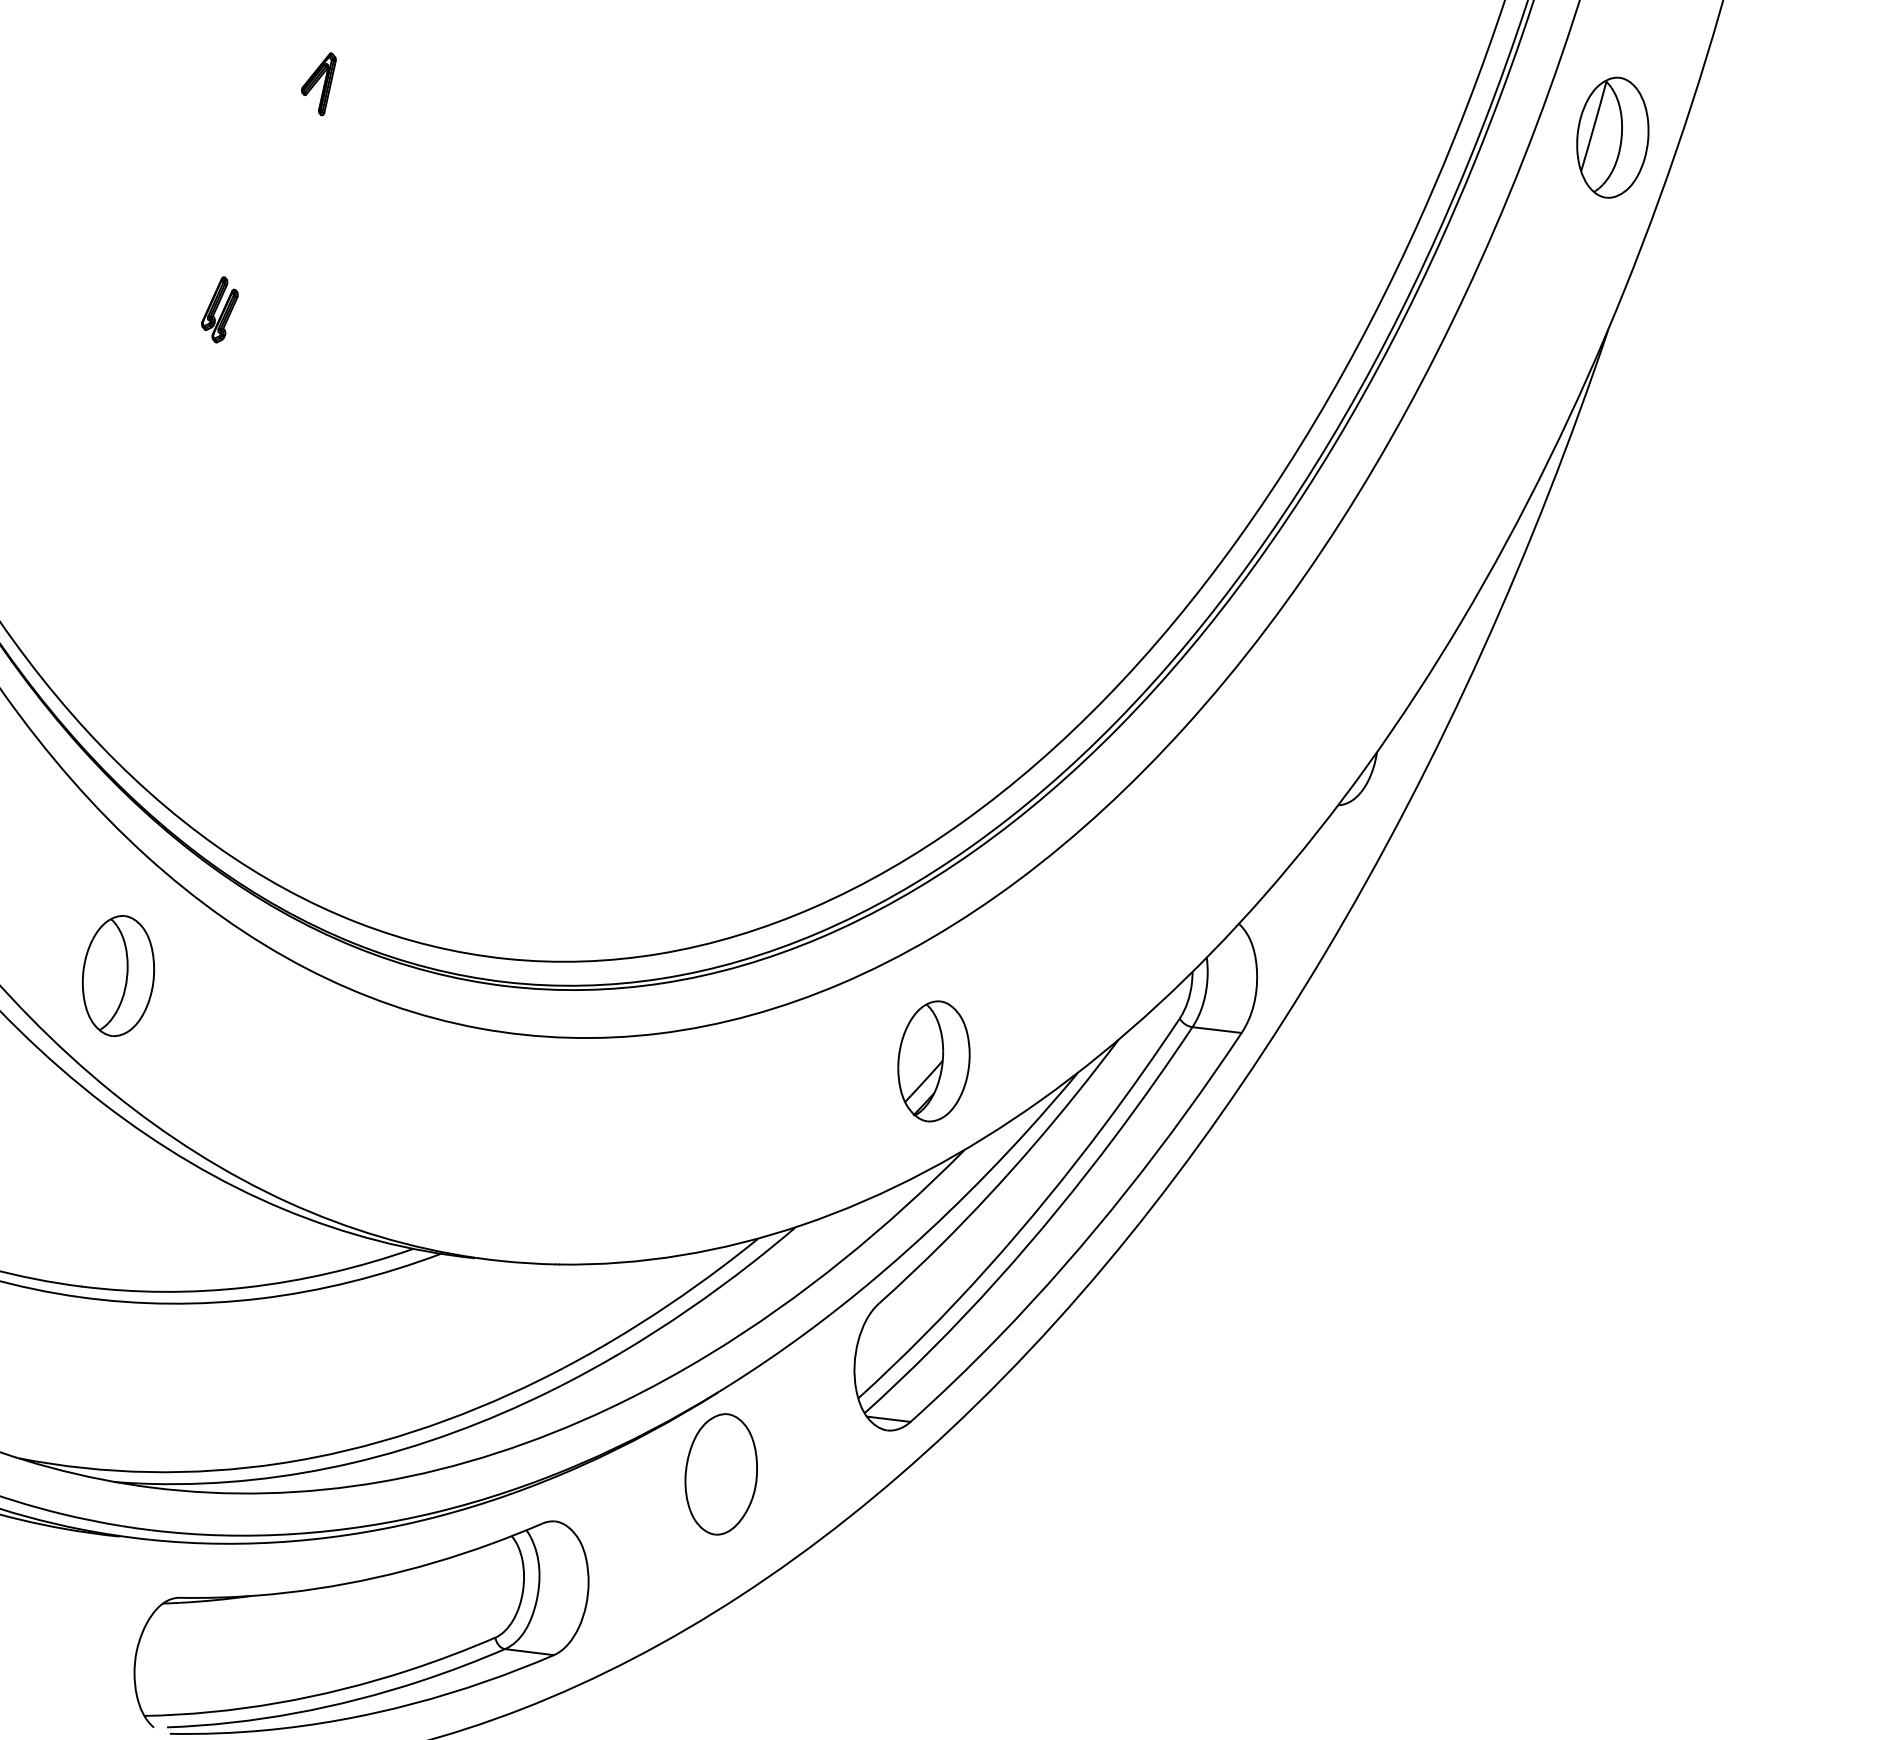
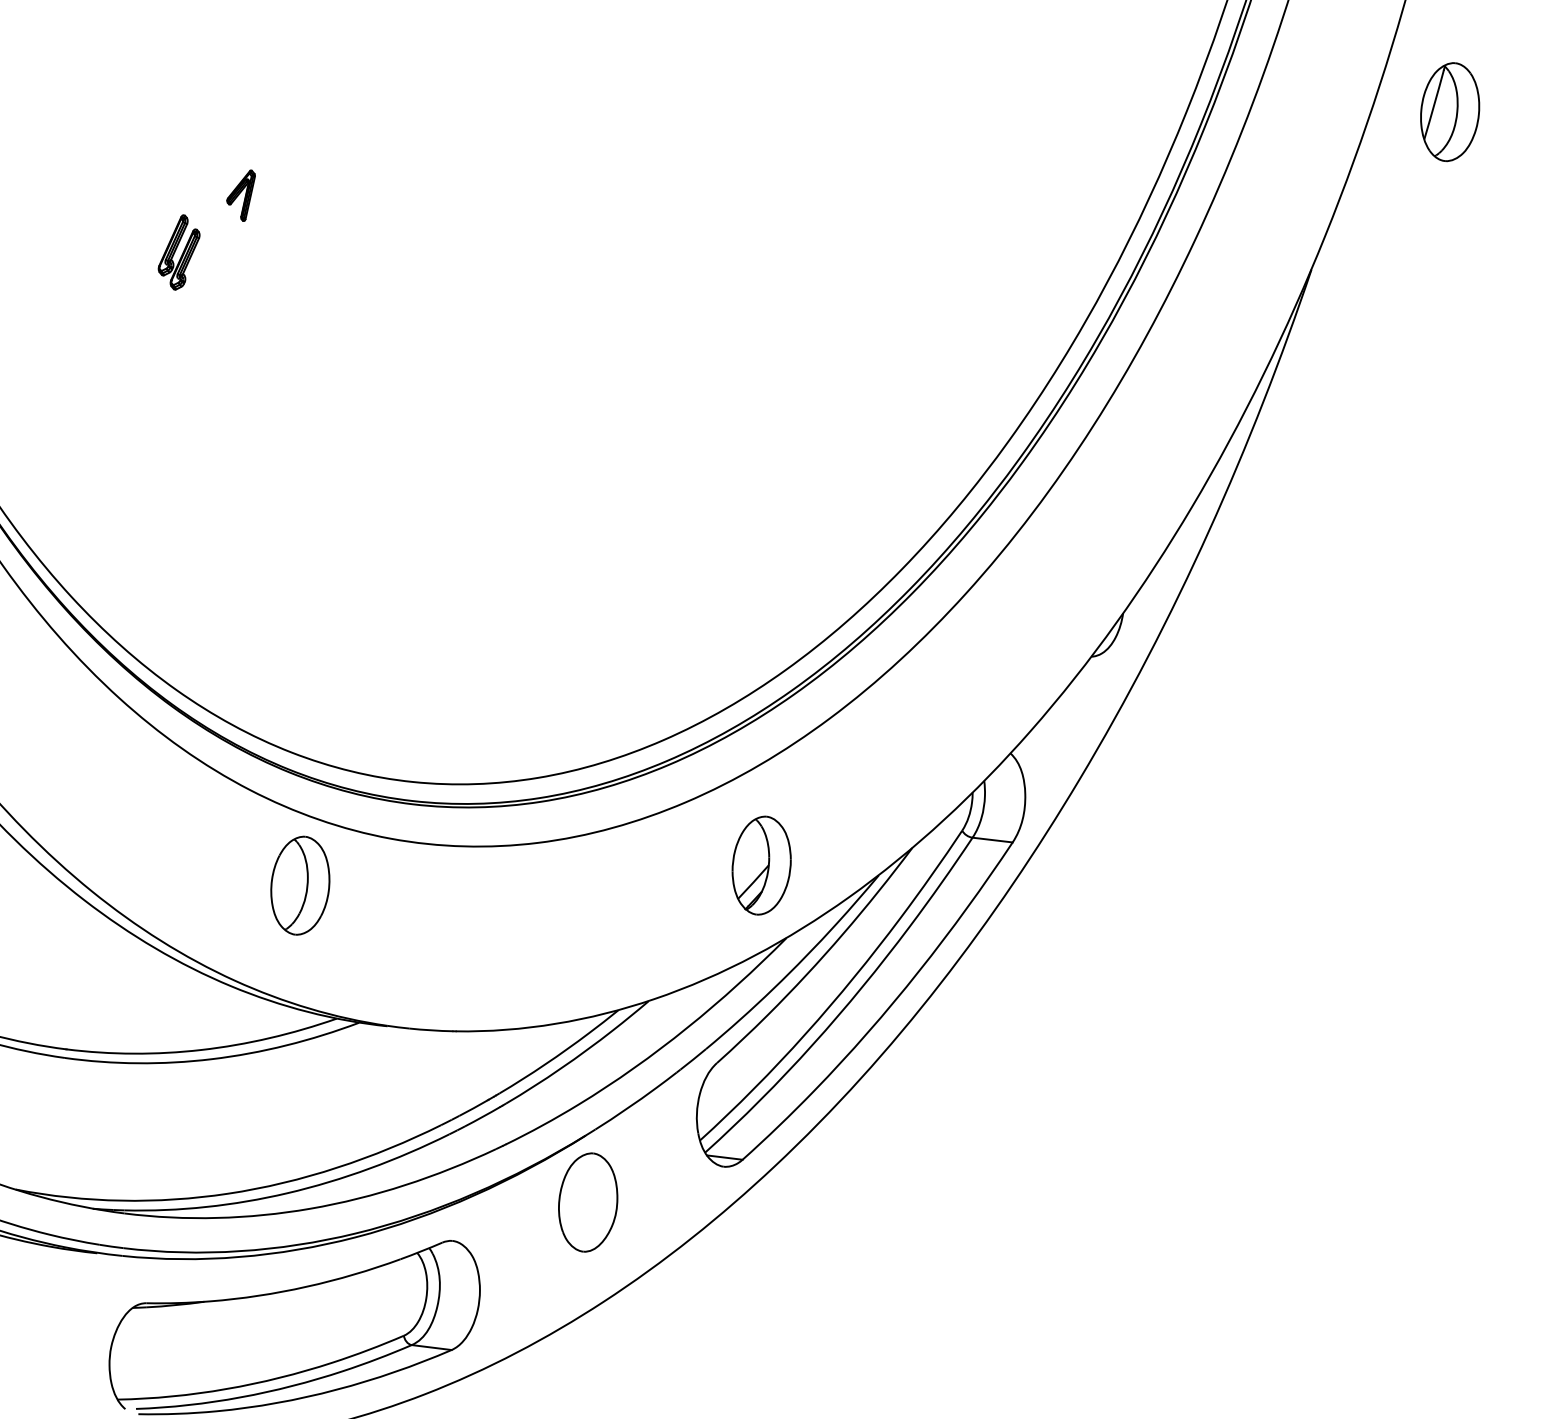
part: (318, 84) -> (240, 195), moved
part: (1612, 137) -> (1449, 111), moved
part: (219, 309) -> (178, 252), size x1.4
part: (118, 975) -> (300, 885), moved

